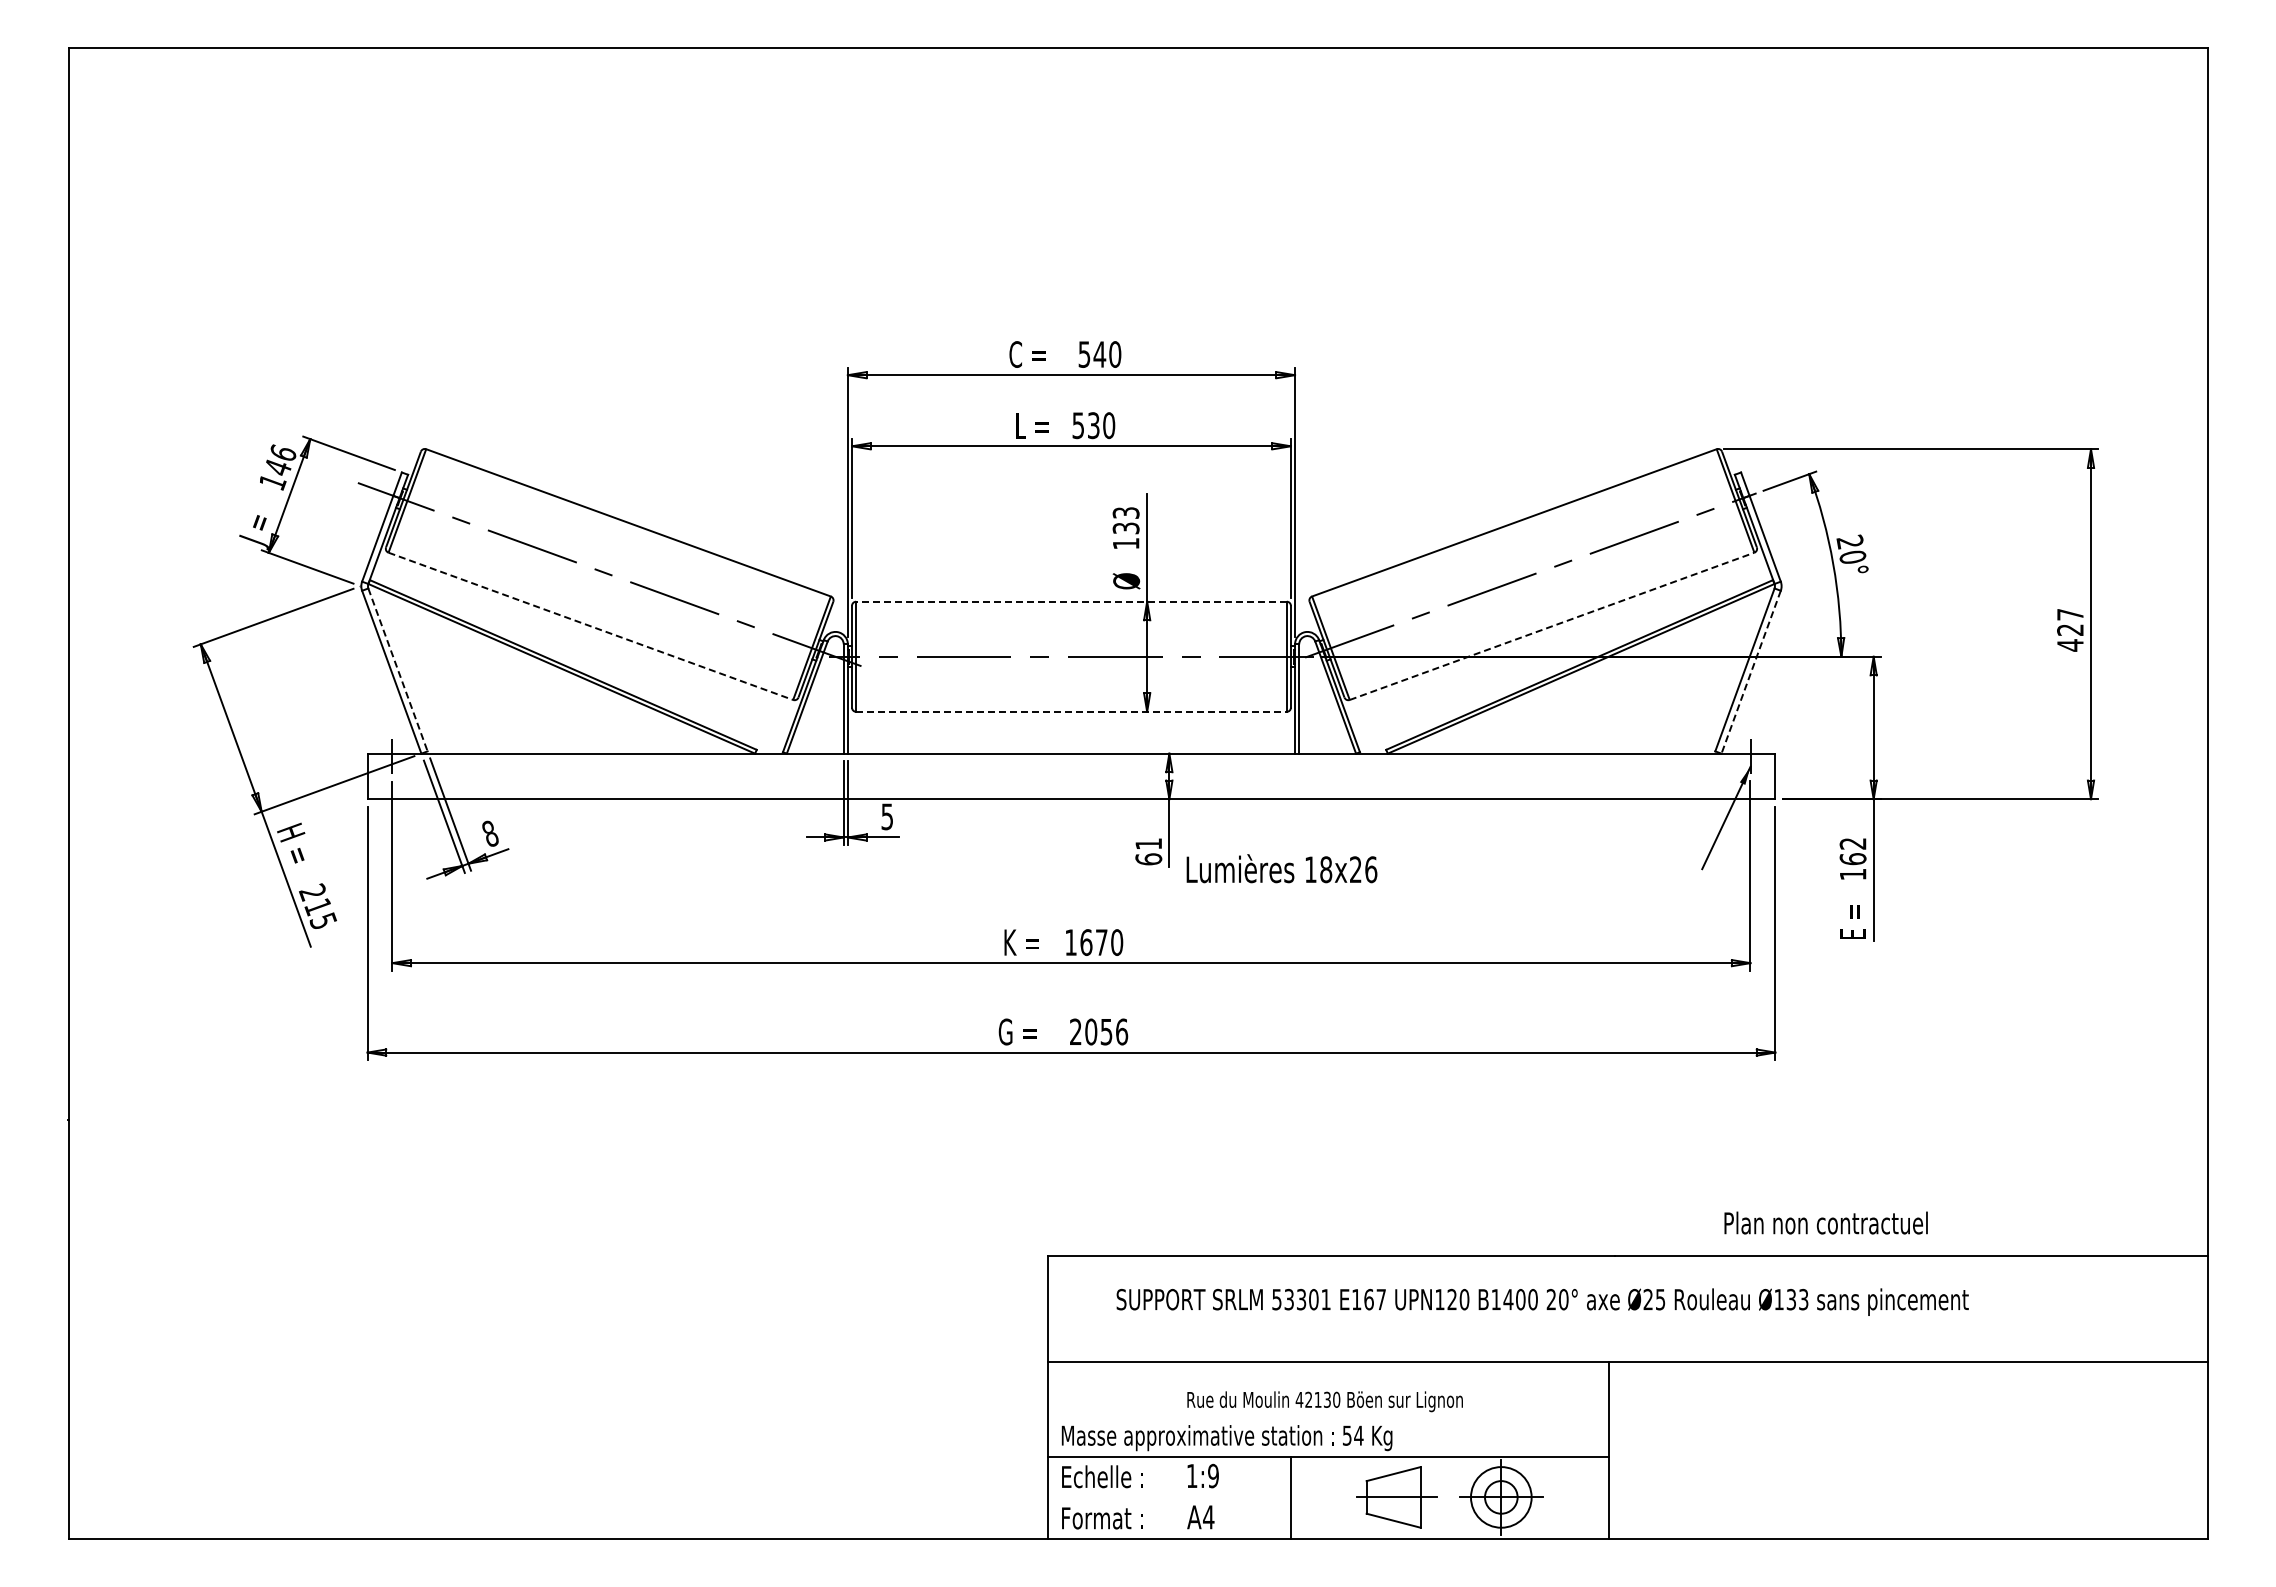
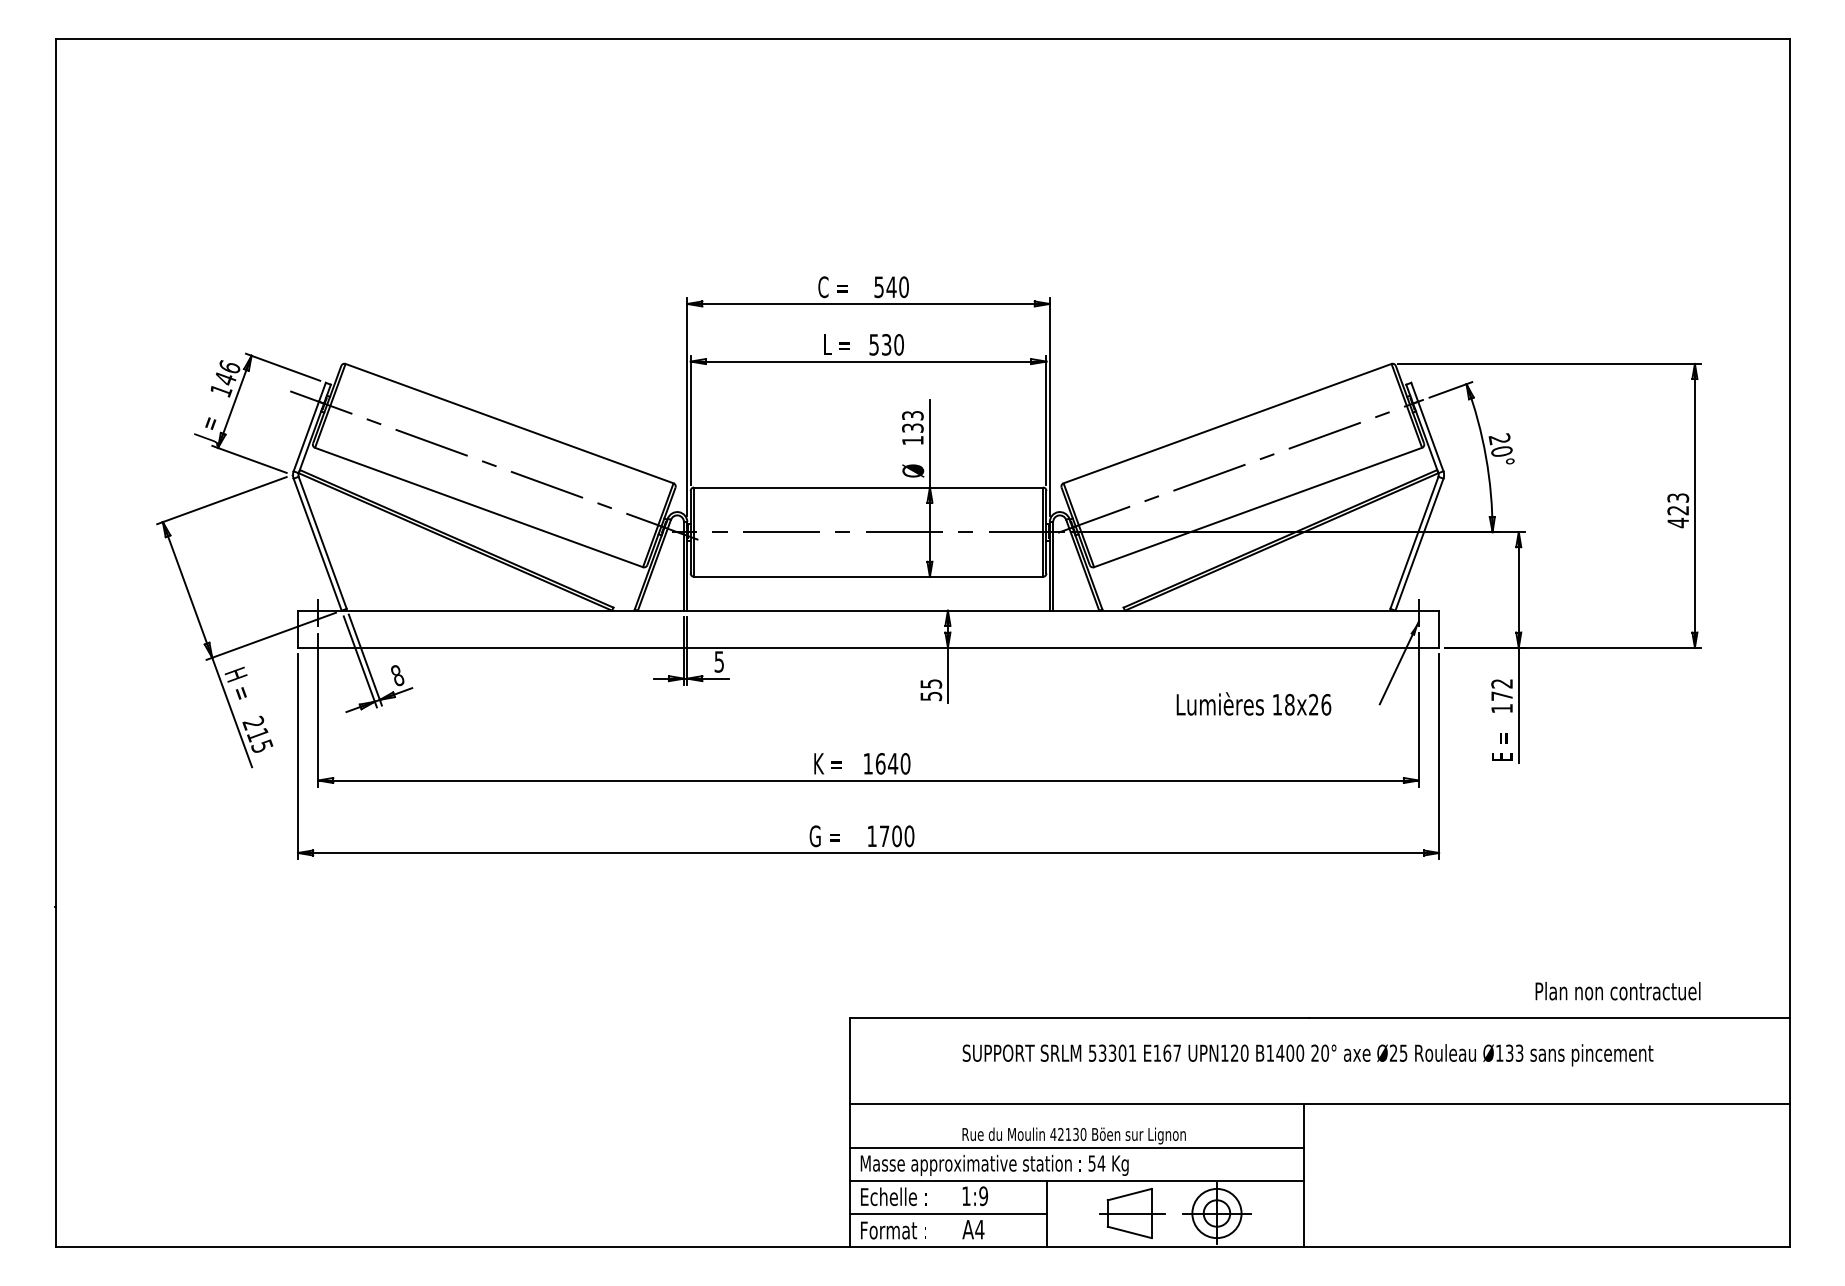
line: (1070, 601) -> (867, 487), dashed -> solid
text: (2070, 614) -> (1678, 497), 427 -> 423
line: (591, 626) -> (479, 507), dashed -> solid
line: (1552, 626) -> (1258, 507), dashed -> solid
line: (398, 669) -> (323, 542), dashed -> solid
line: (1751, 672) -> (1419, 544), dashed -> solid
line: (1071, 711) -> (868, 576), dashed -> solid
text: (1148, 851) -> (931, 690), 61 -> 55
text: (1852, 859) -> (1501, 696), 162 -> 172
text: (1281, 868) -> (1253, 703), moved
text: (1101, 942) -> (892, 763), 1670 -> 1640
text: (1099, 1031) -> (891, 835), 2056 -> 1700
text: (1825, 1222) -> (1617, 990), moved
text: (1542, 1301) -> (1307, 1054), moved
line: (1328, 1416) -> (1076, 1147), added
line: (1169, 1498) -> (948, 1214), added

